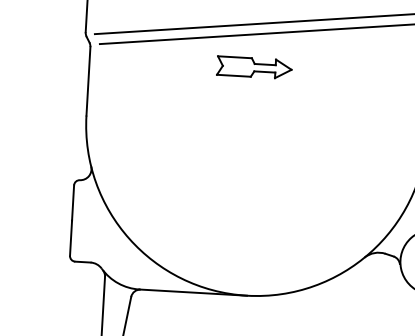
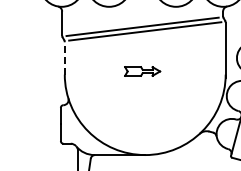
part: (254, 67) -> (142, 71), moved
line: (87, 79) -> (64, 57), solid -> dashed

